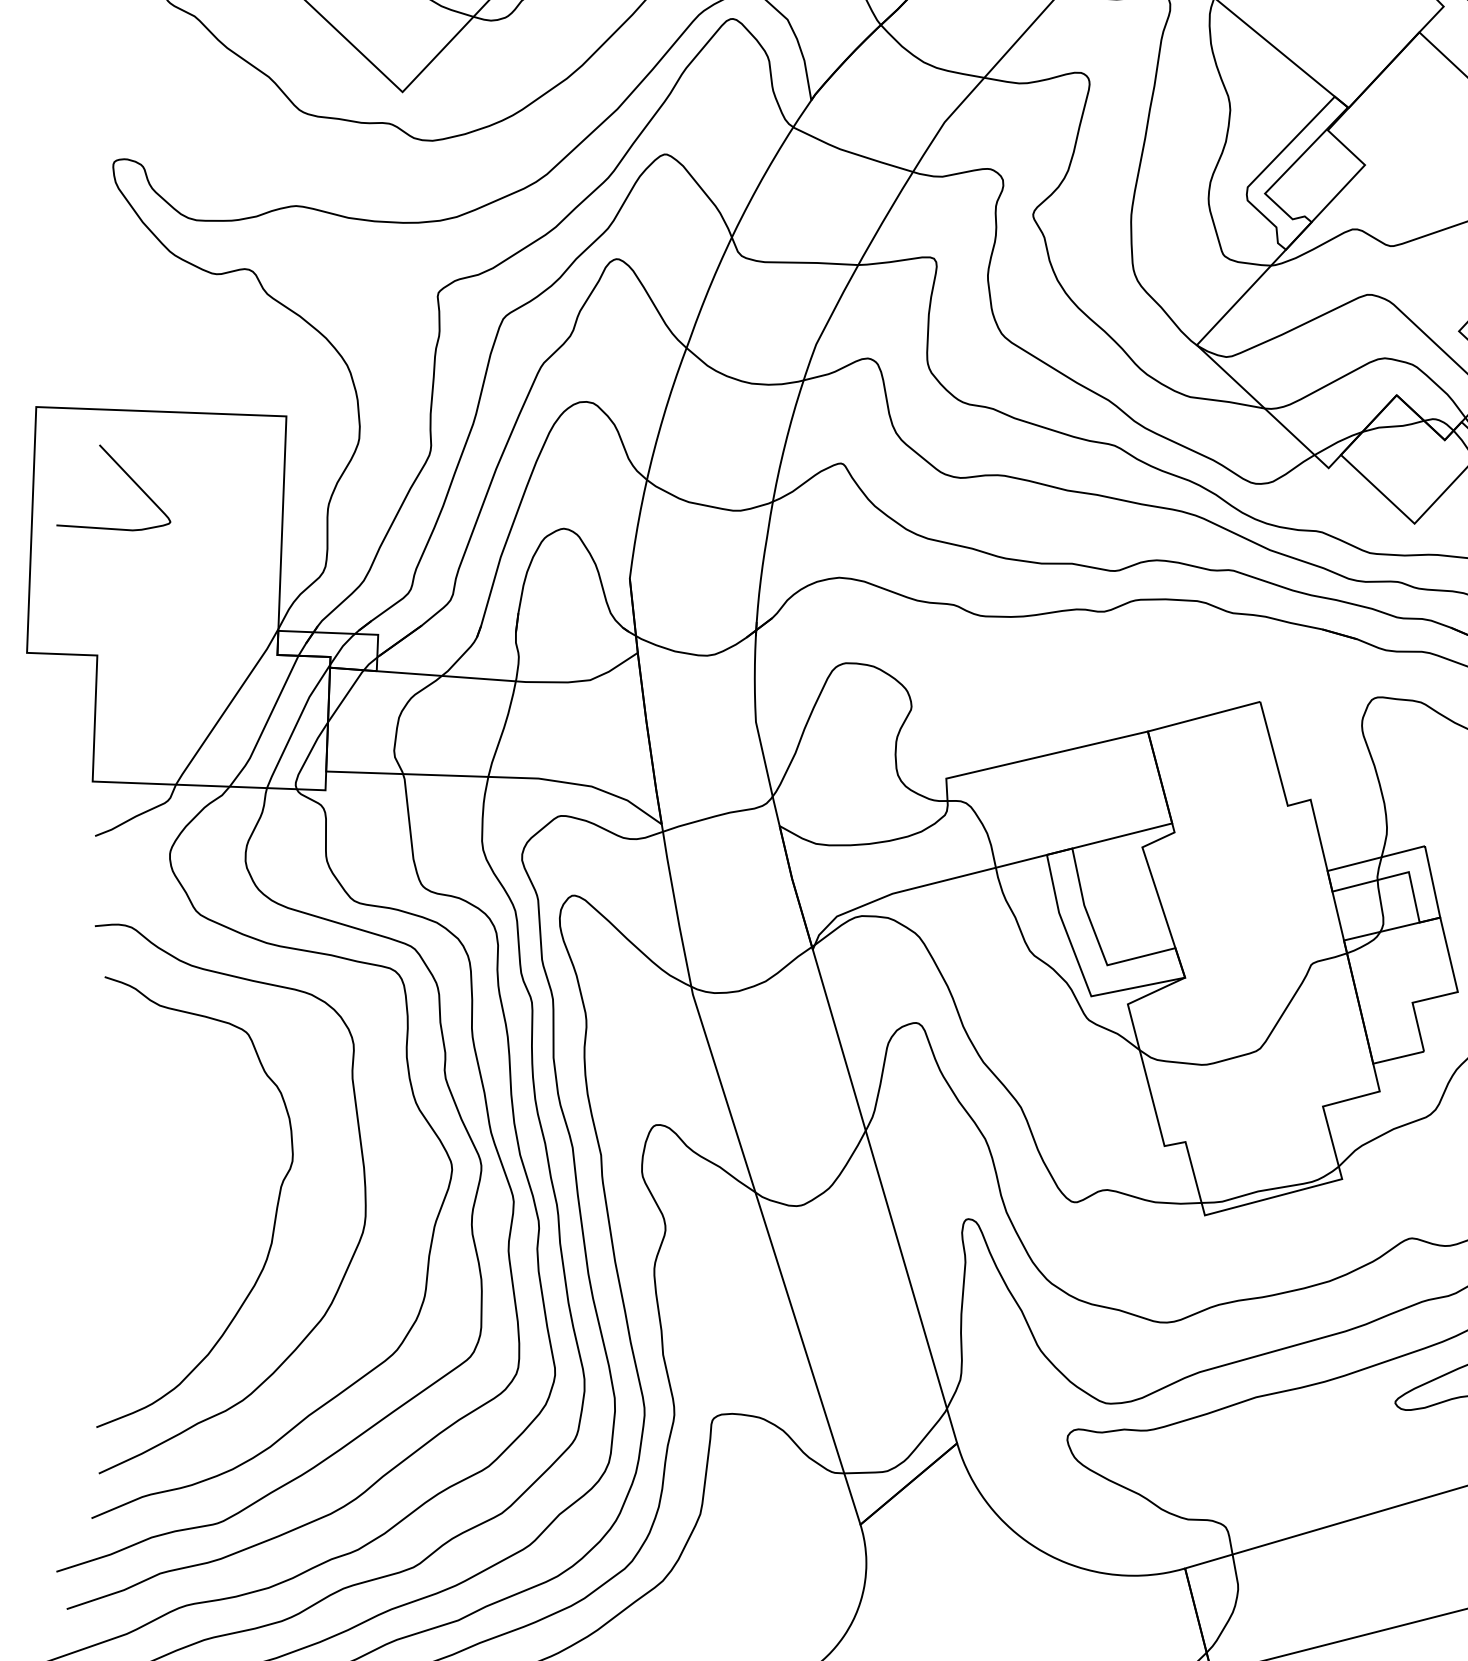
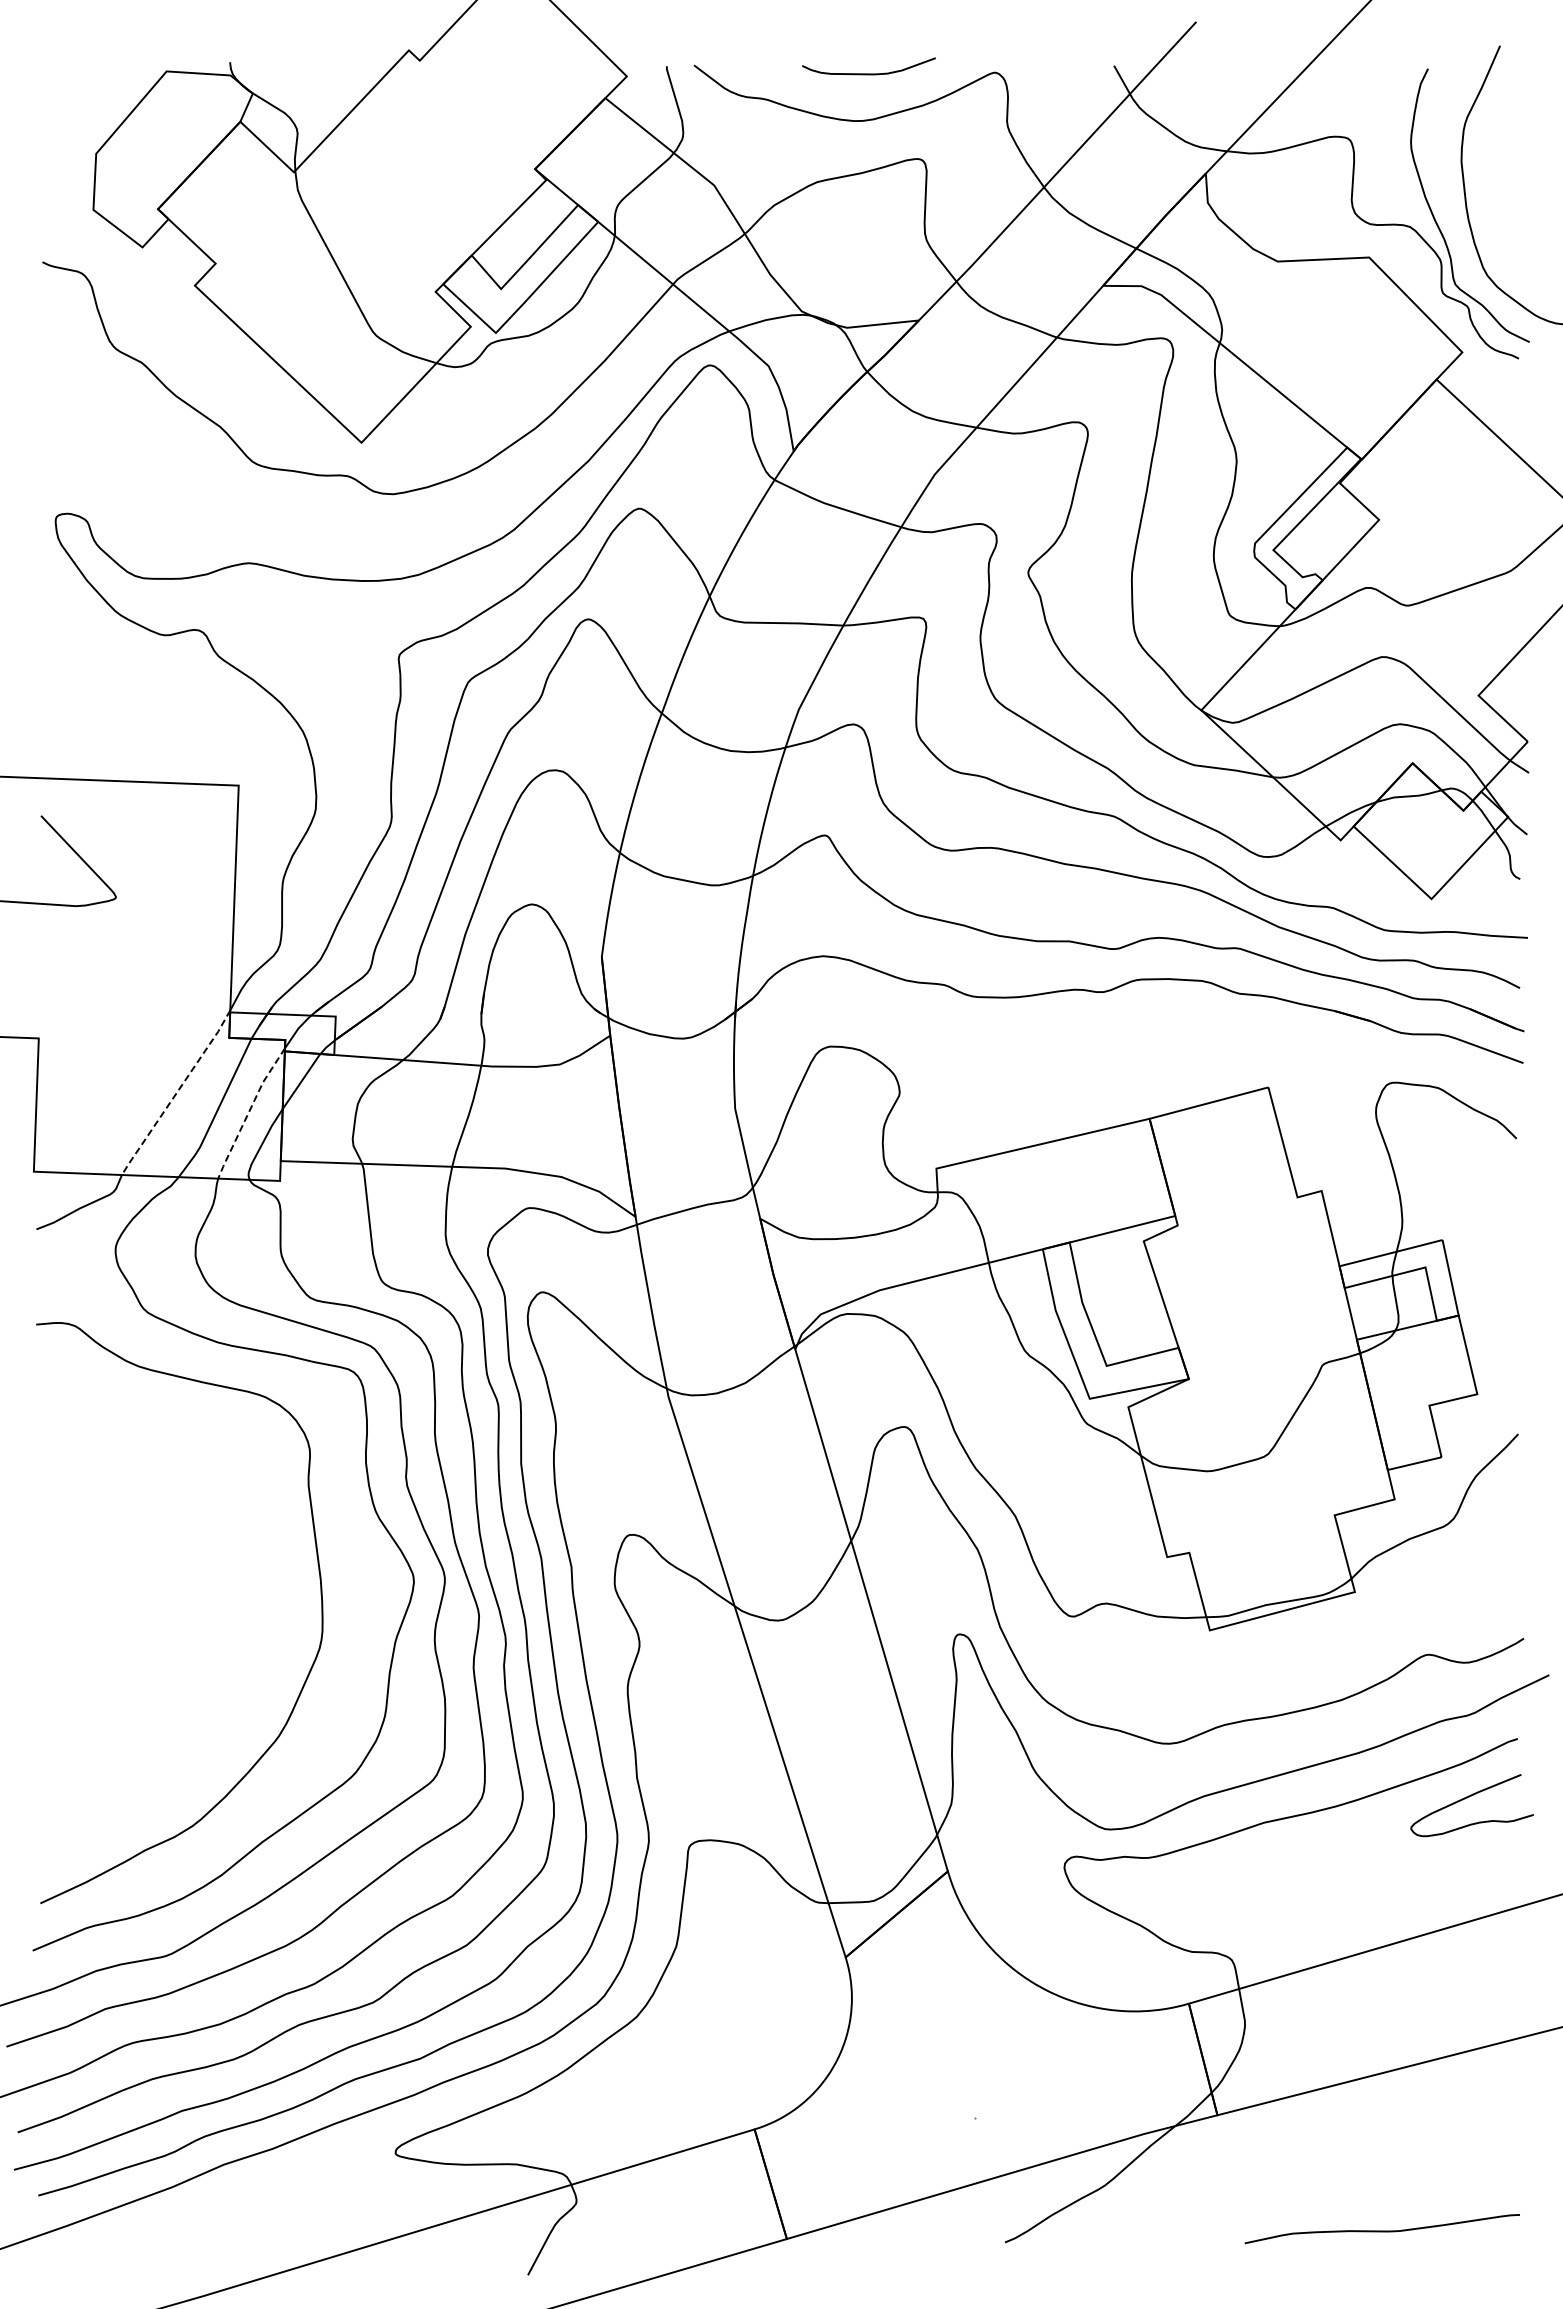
line: (227, 706) -> (176, 1092), solid -> dashed
line: (295, 725) -> (248, 1112), solid -> dashed
curve: (274, 1215) -> (226, 1630), removed

